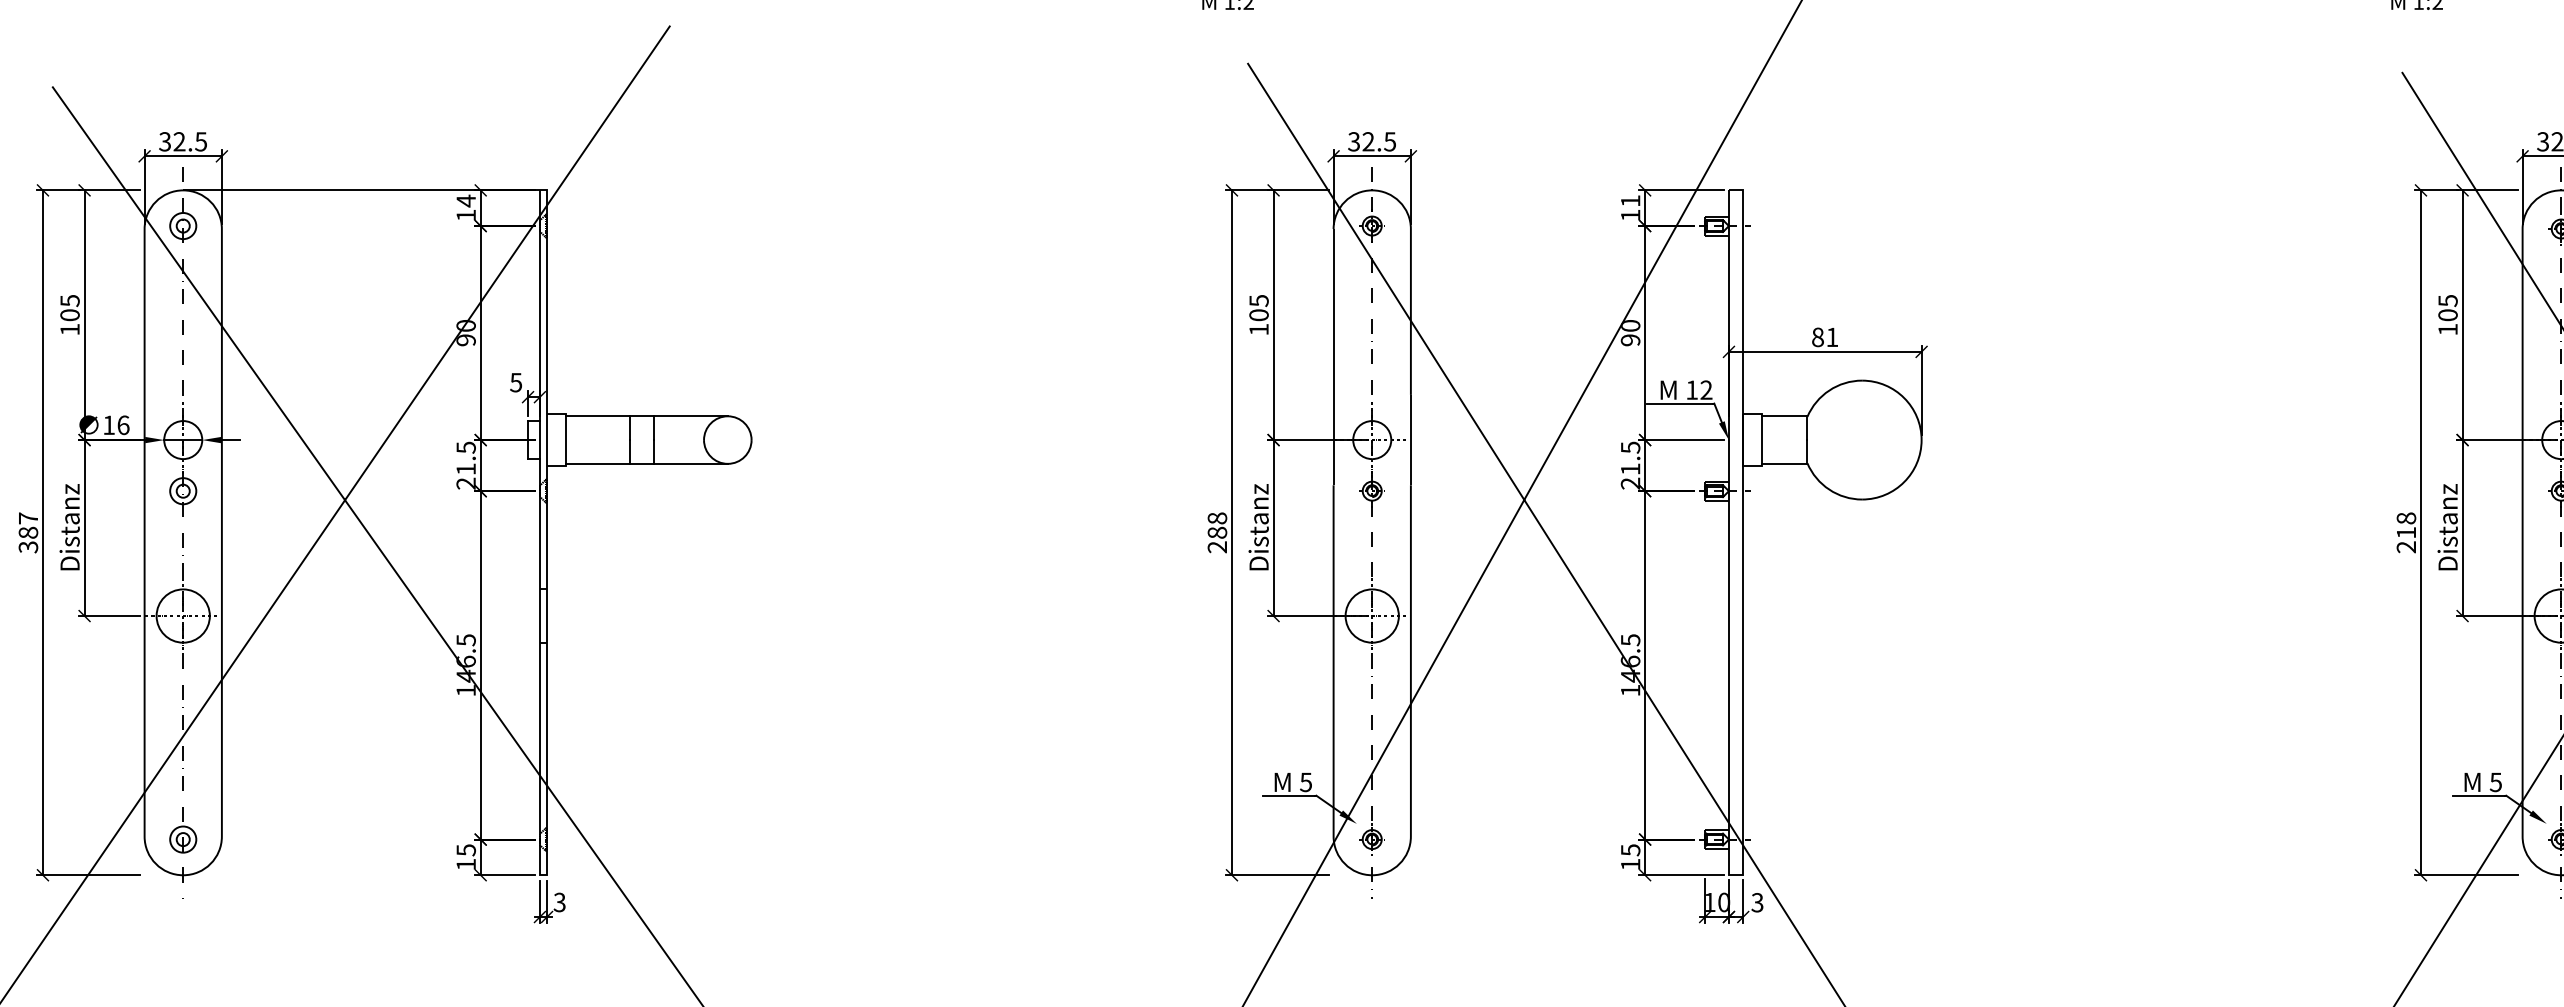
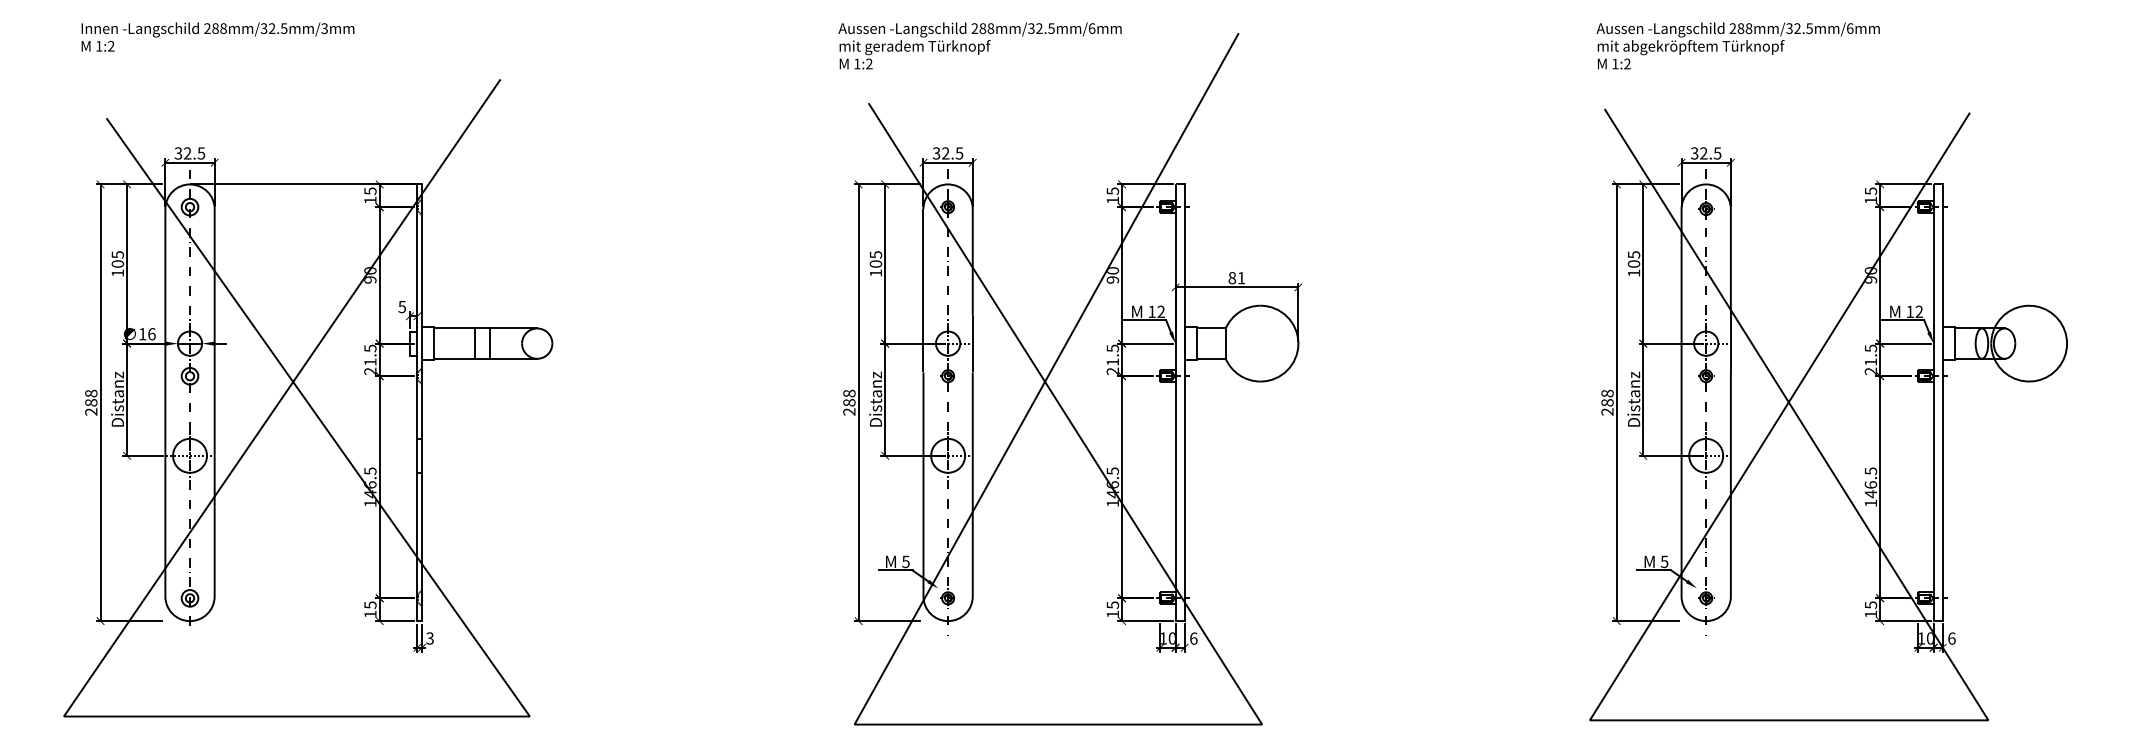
text: (466, 201) -> (370, 191), 14 -> 15
text: (1630, 201) -> (1112, 191), 11 -> 15
text: (28, 532) -> (91, 402), 387 -> 288
text: (2406, 532) -> (1607, 402), 218 -> 288
text: (1757, 902) -> (1193, 638), 3 -> 6

